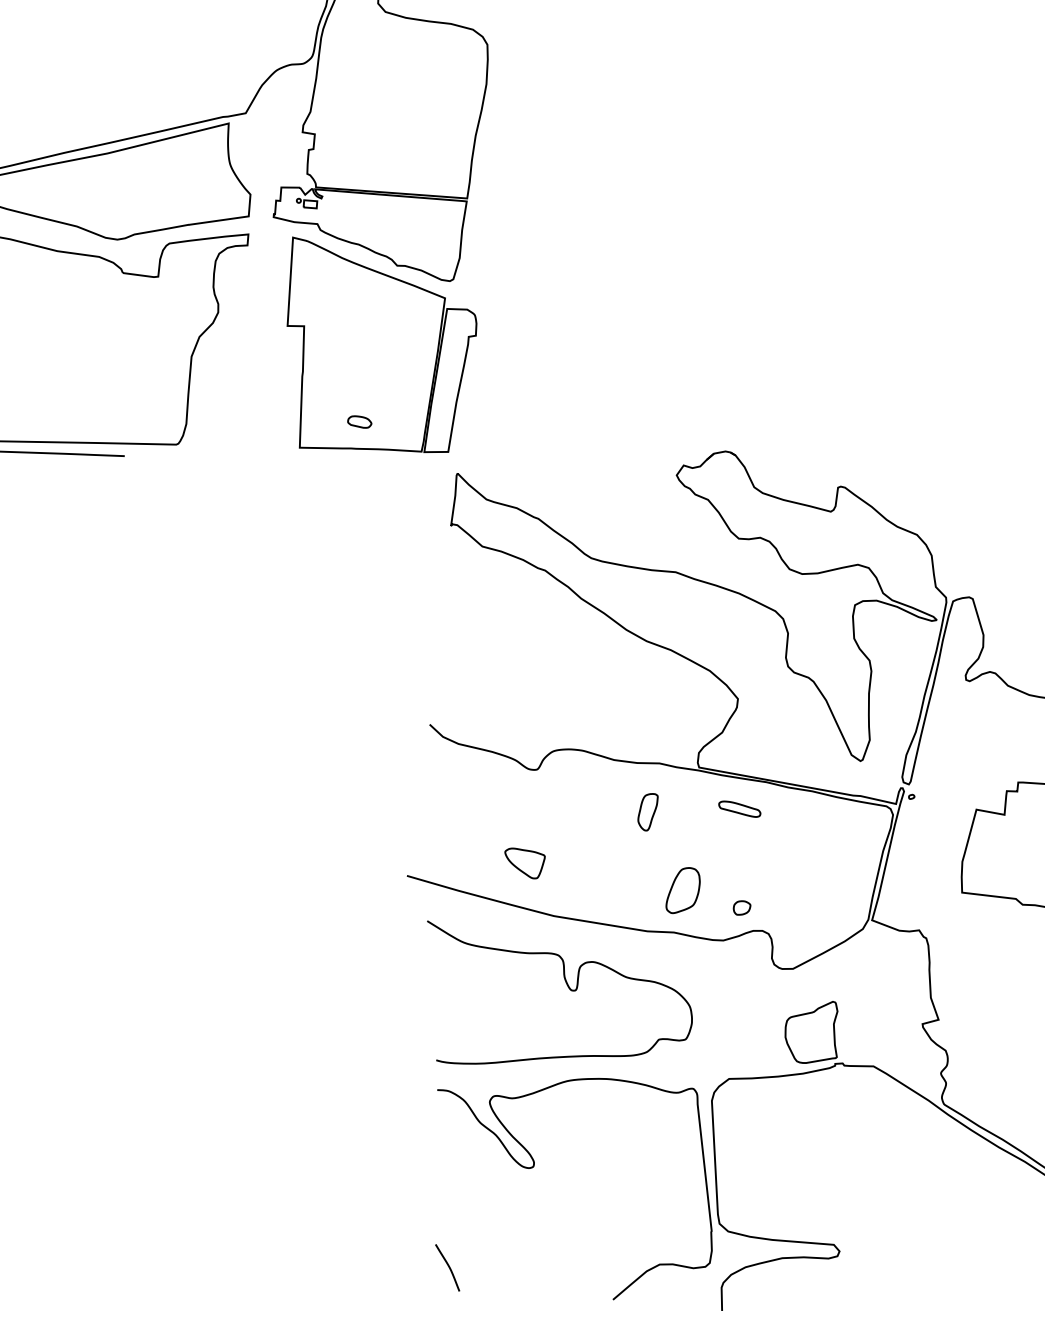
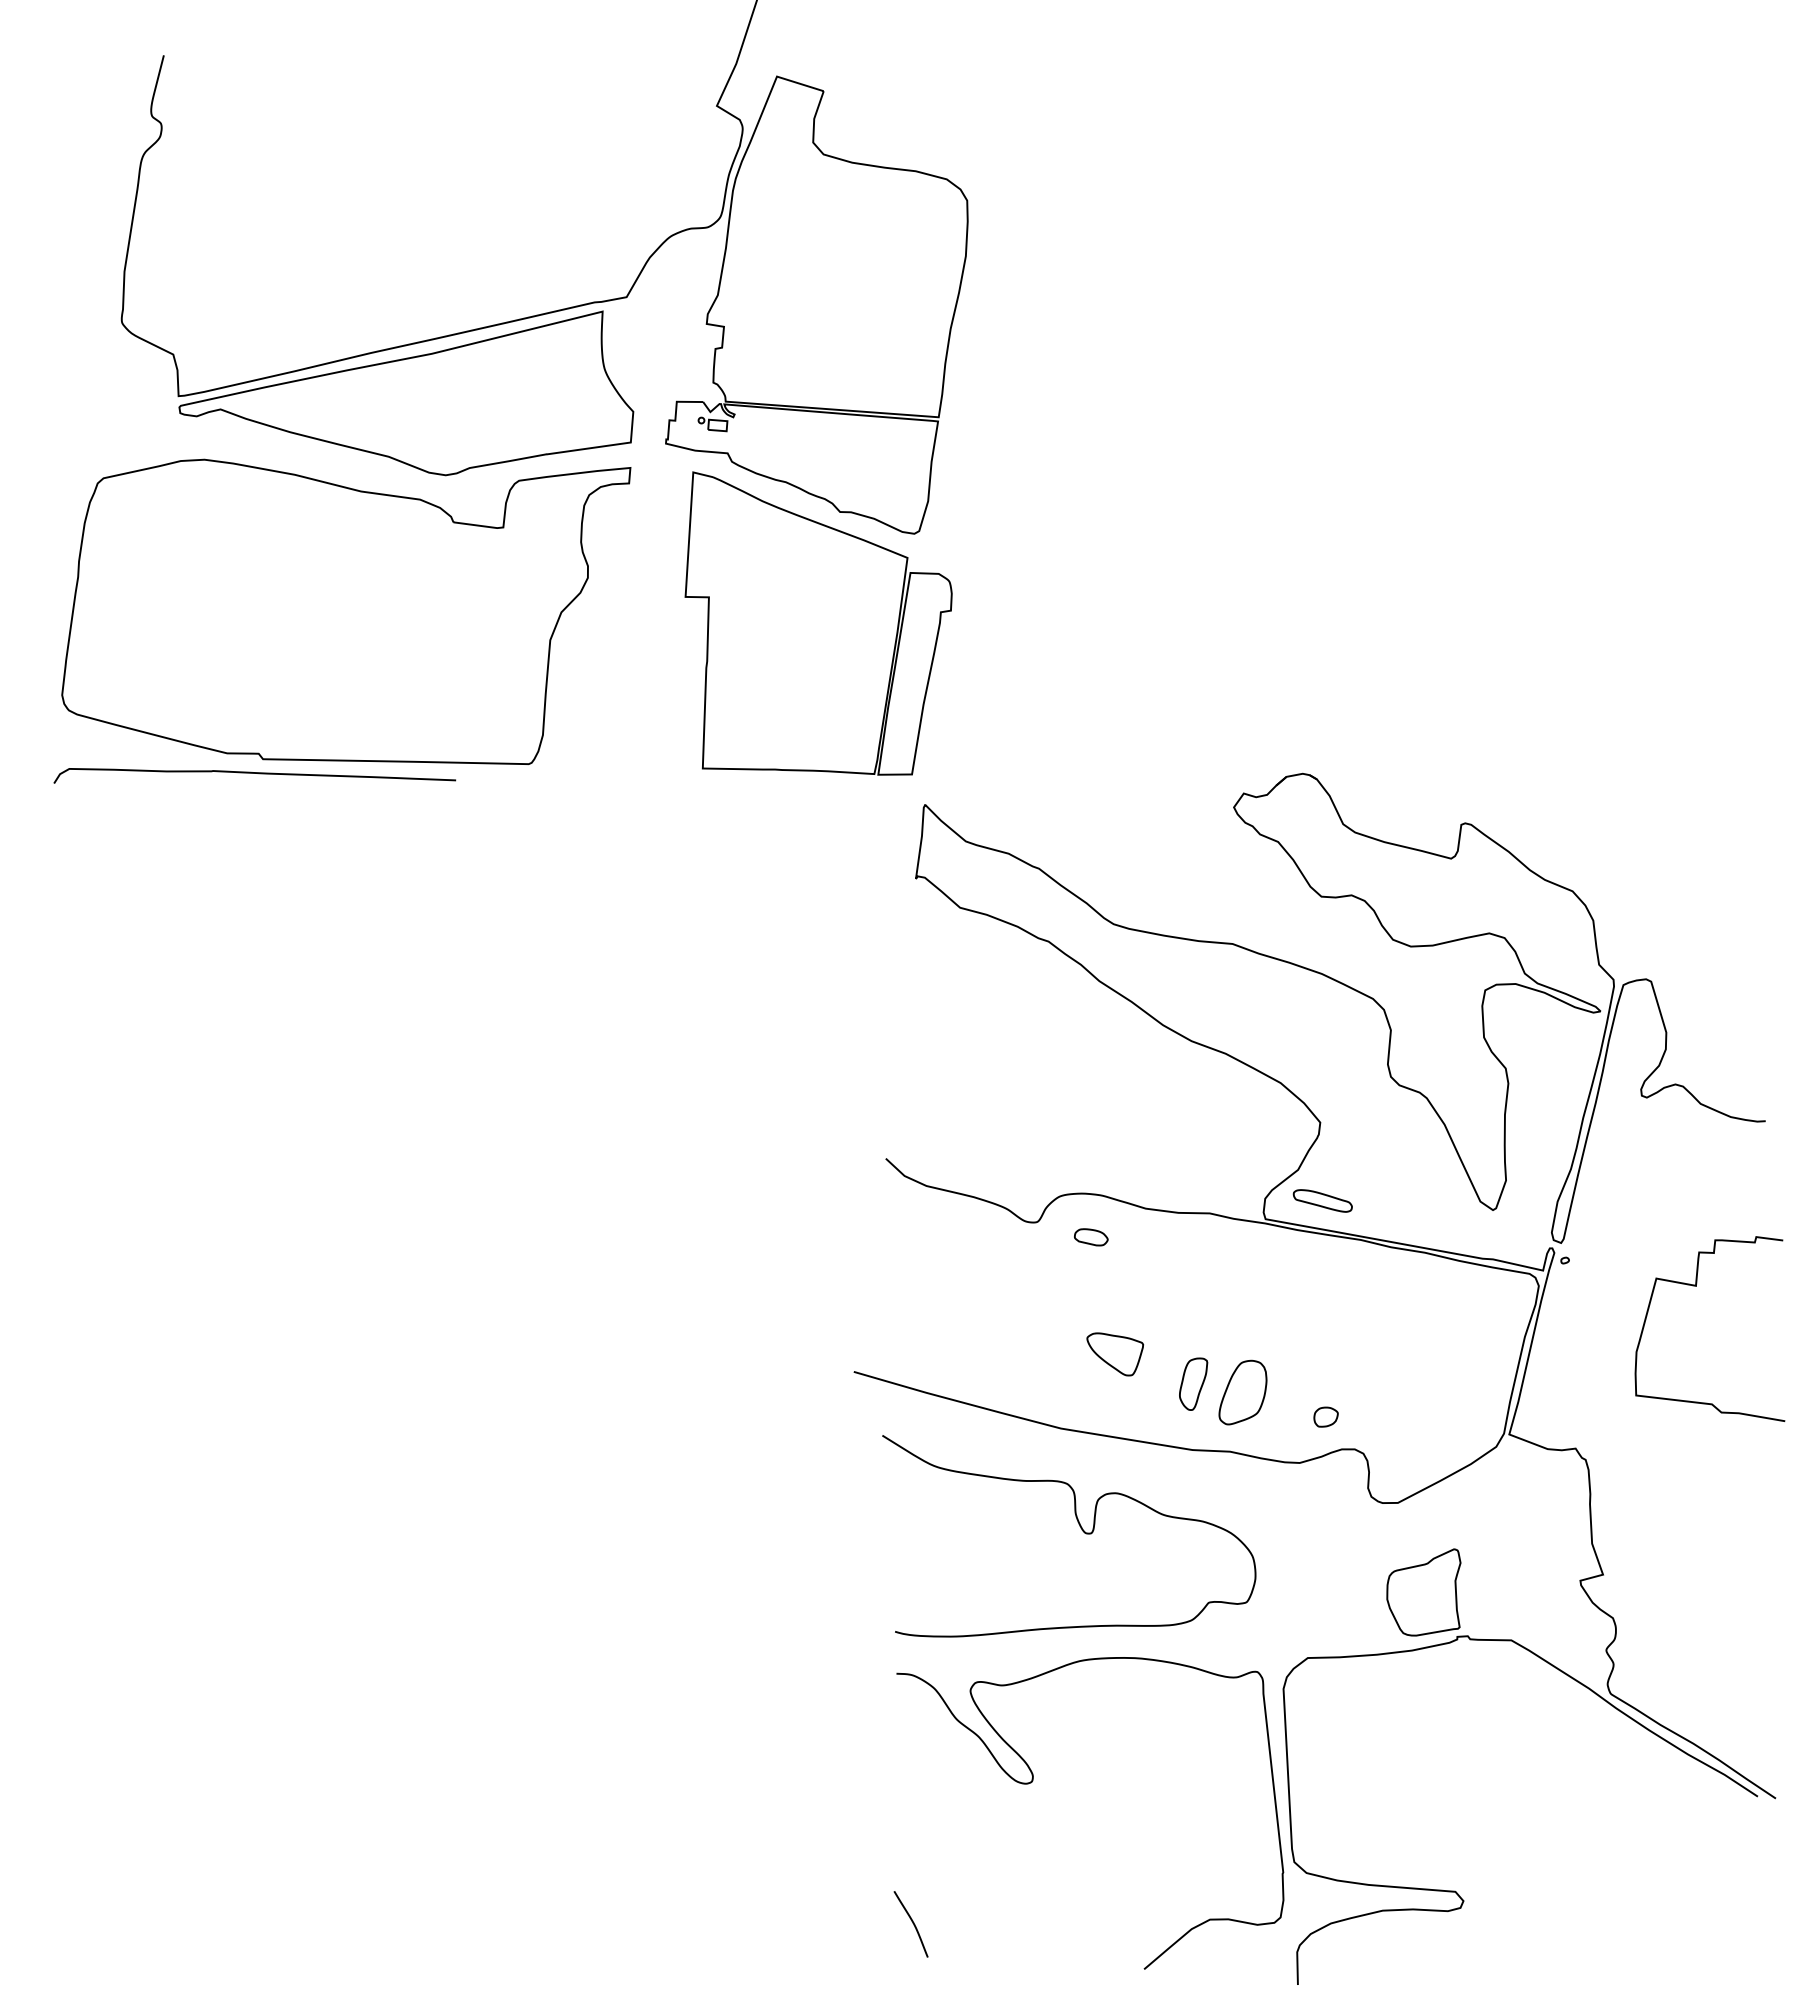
part: (359, 422) -> (1091, 1237), moved
part: (739, 808) -> (1322, 1200), moved
part: (648, 811) -> (1193, 1383), moved
part: (525, 863) -> (1115, 1354), moved

